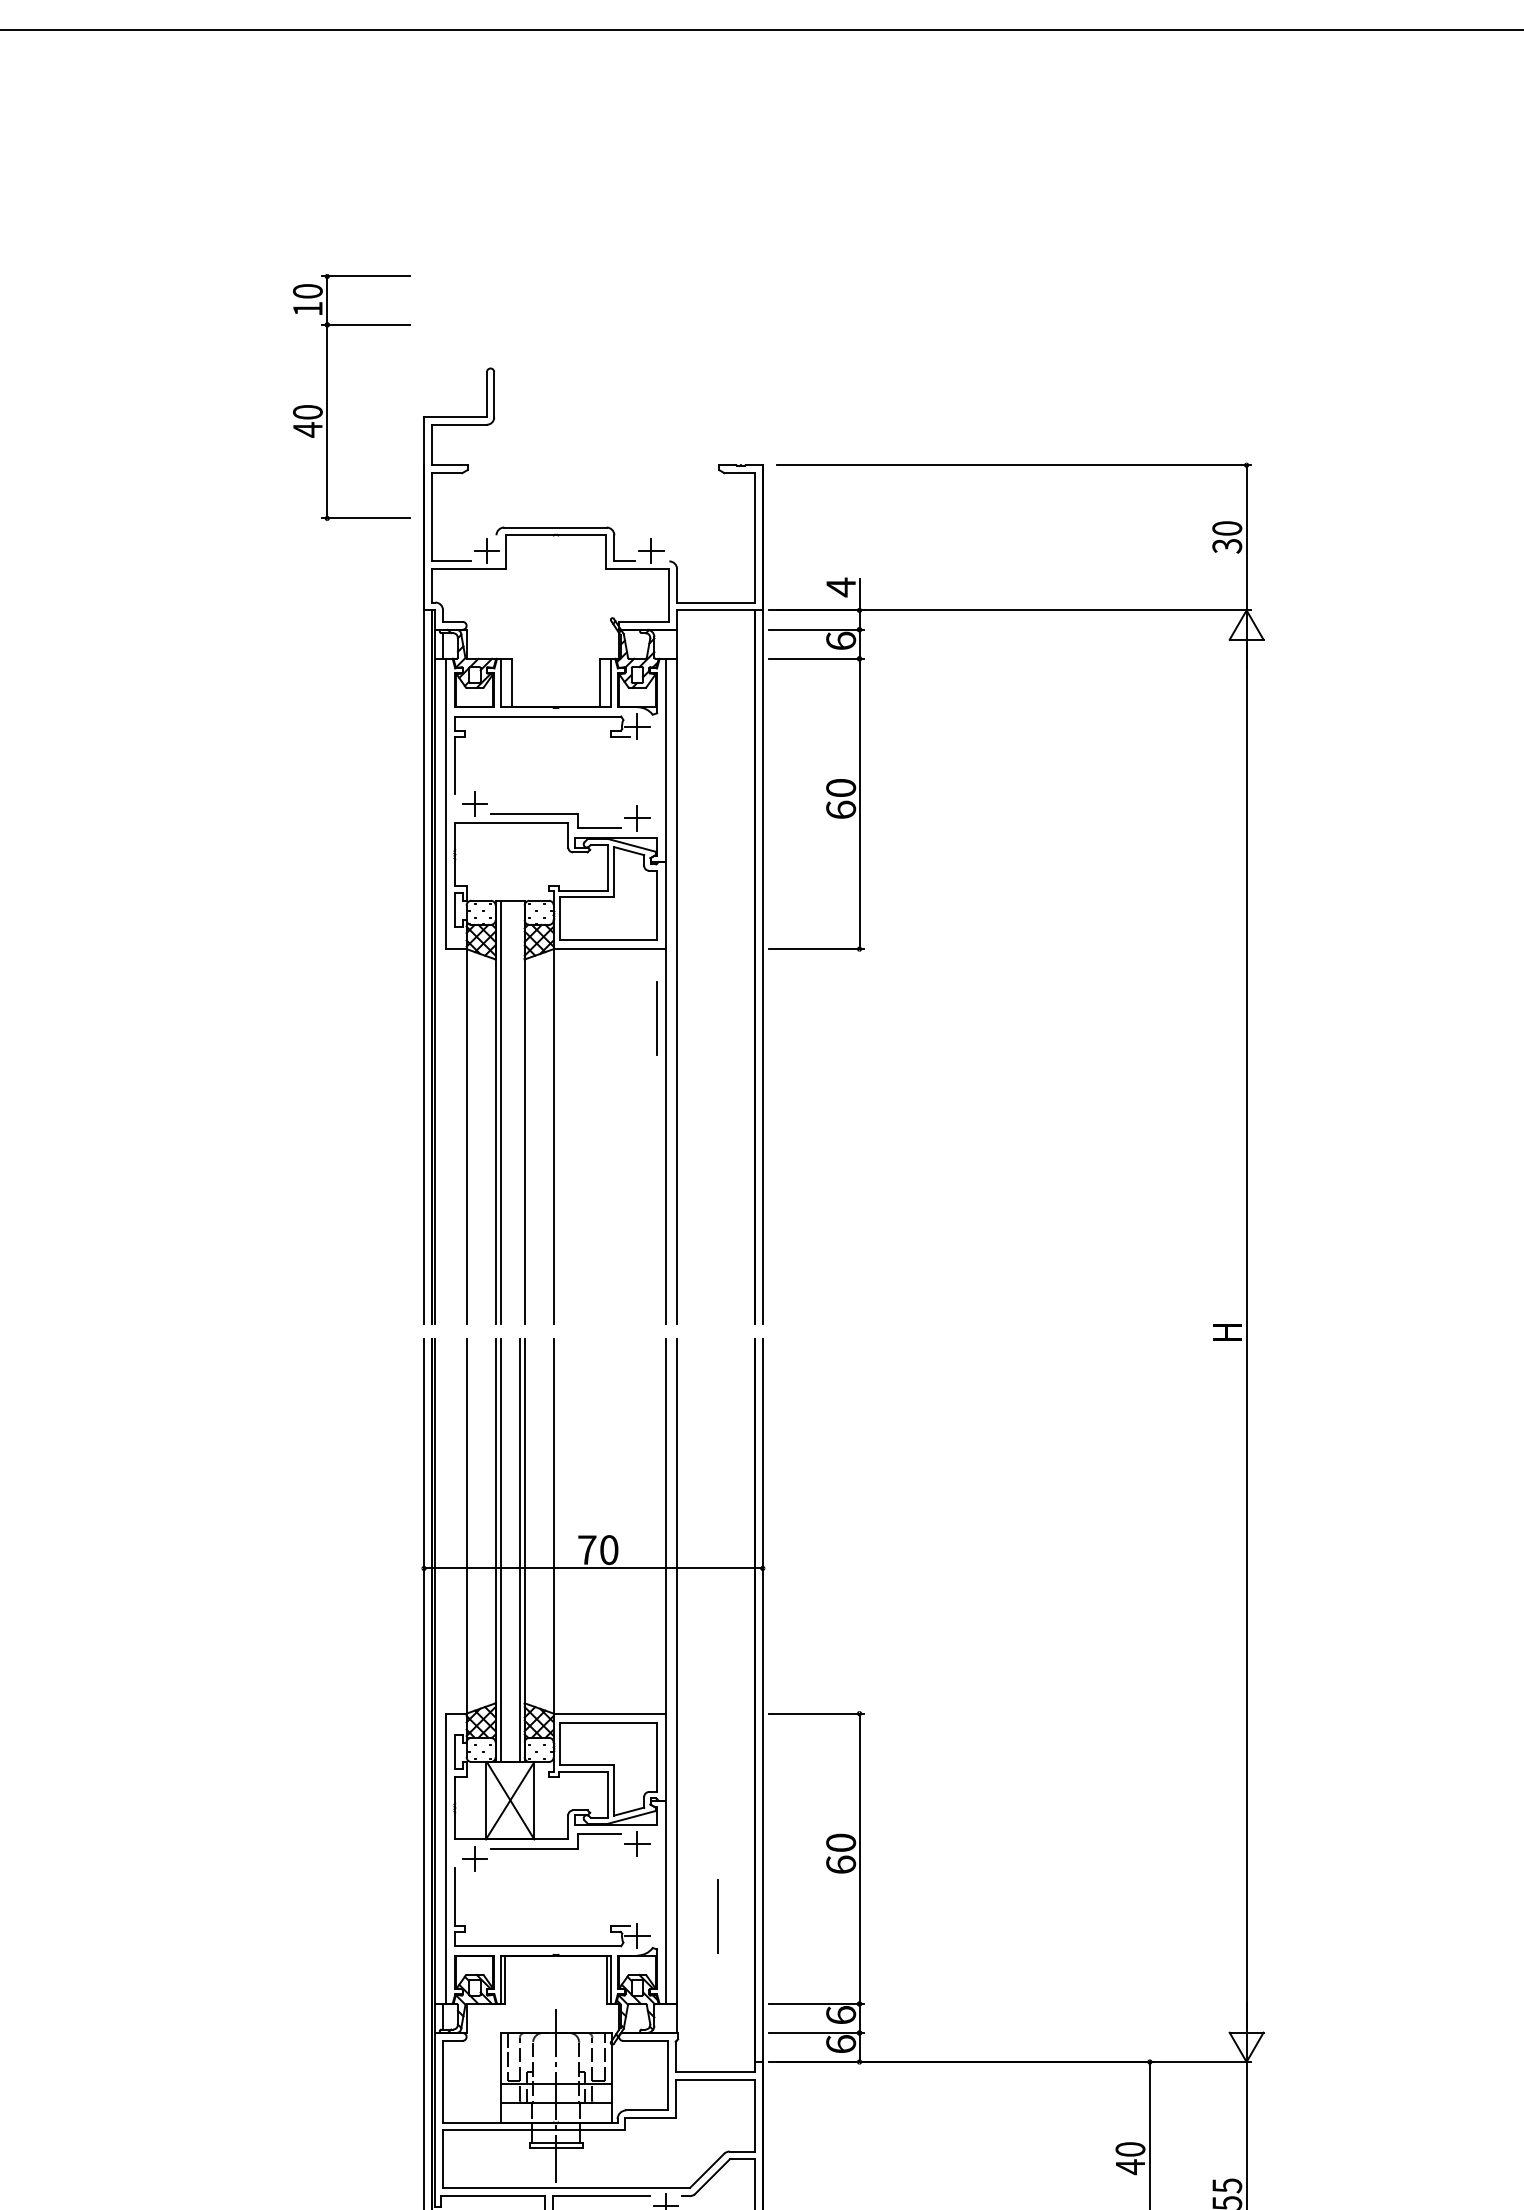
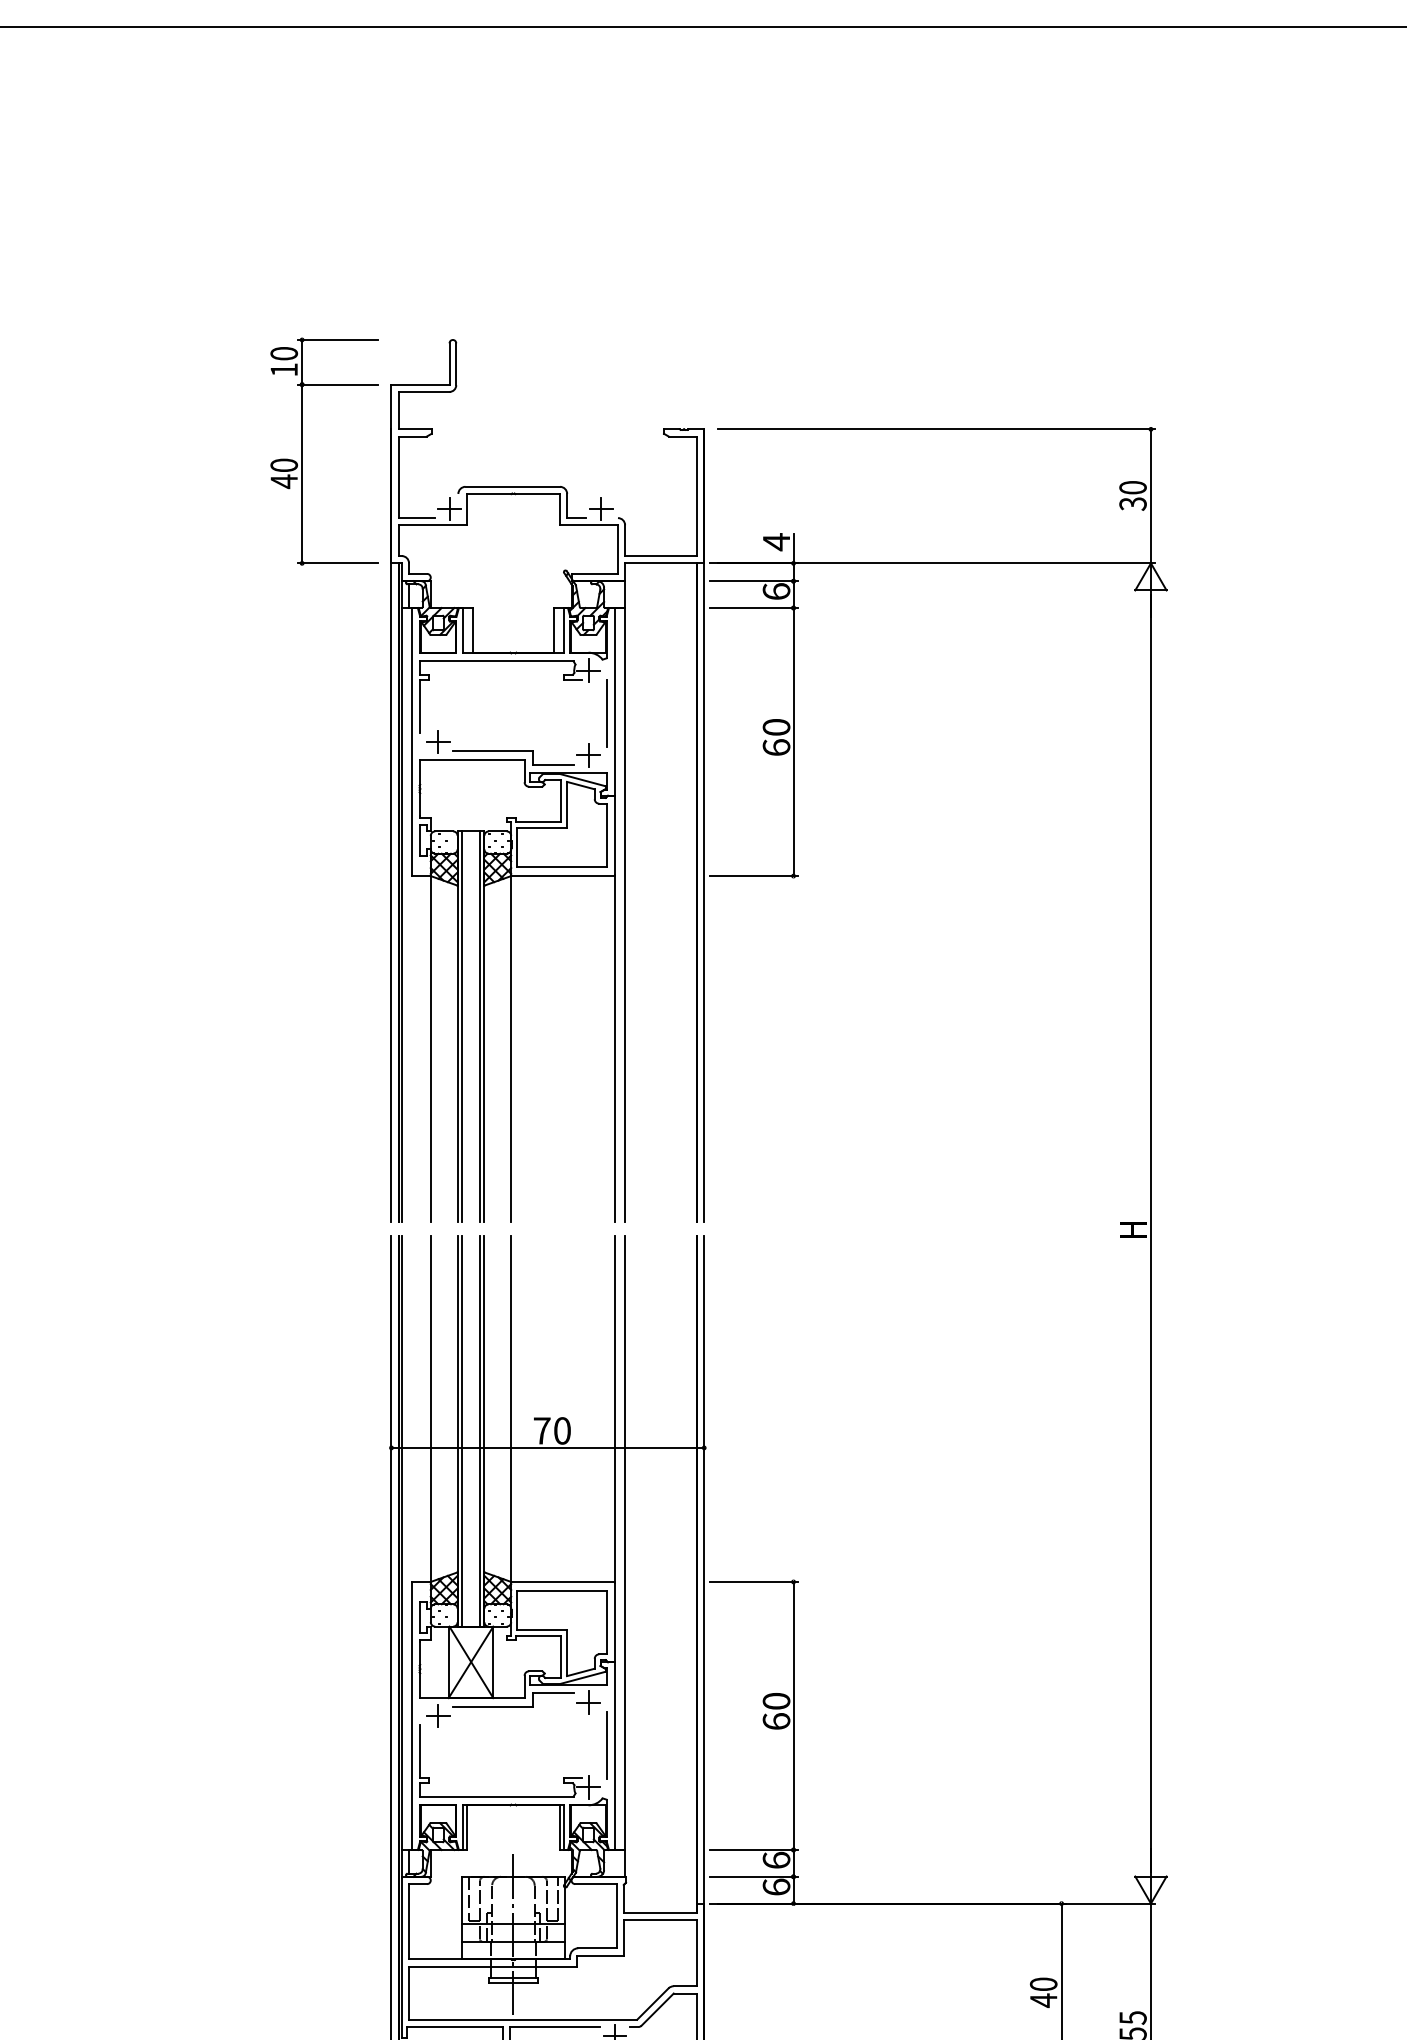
part: (327, 397) -> (302, 451), moved
line: (656, 1018) -> (606, 713), moved
line: (519, 1112) -> (479, 1026), added
line: (717, 1916) -> (606, 1745), moved

